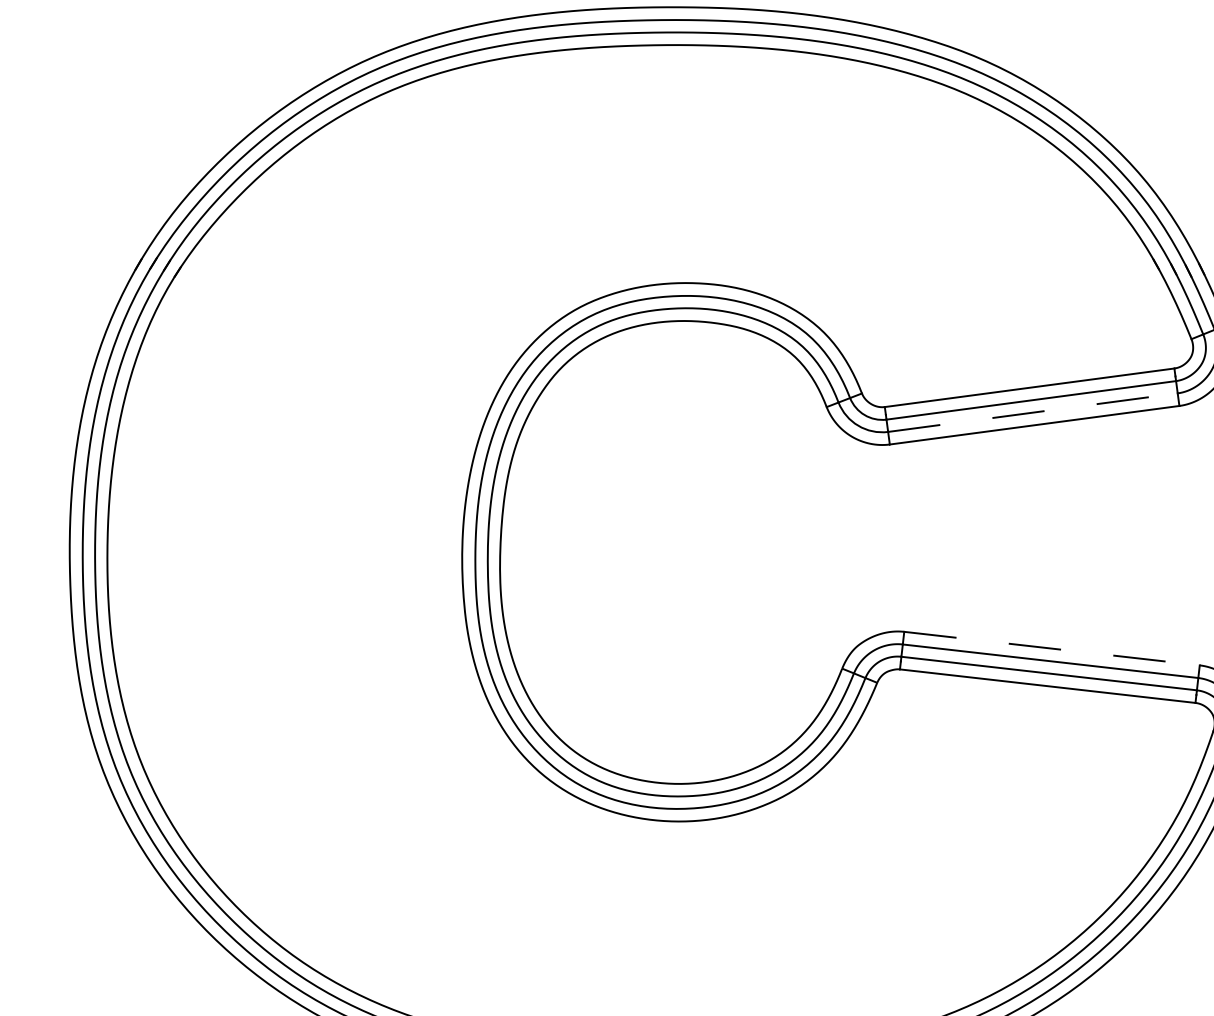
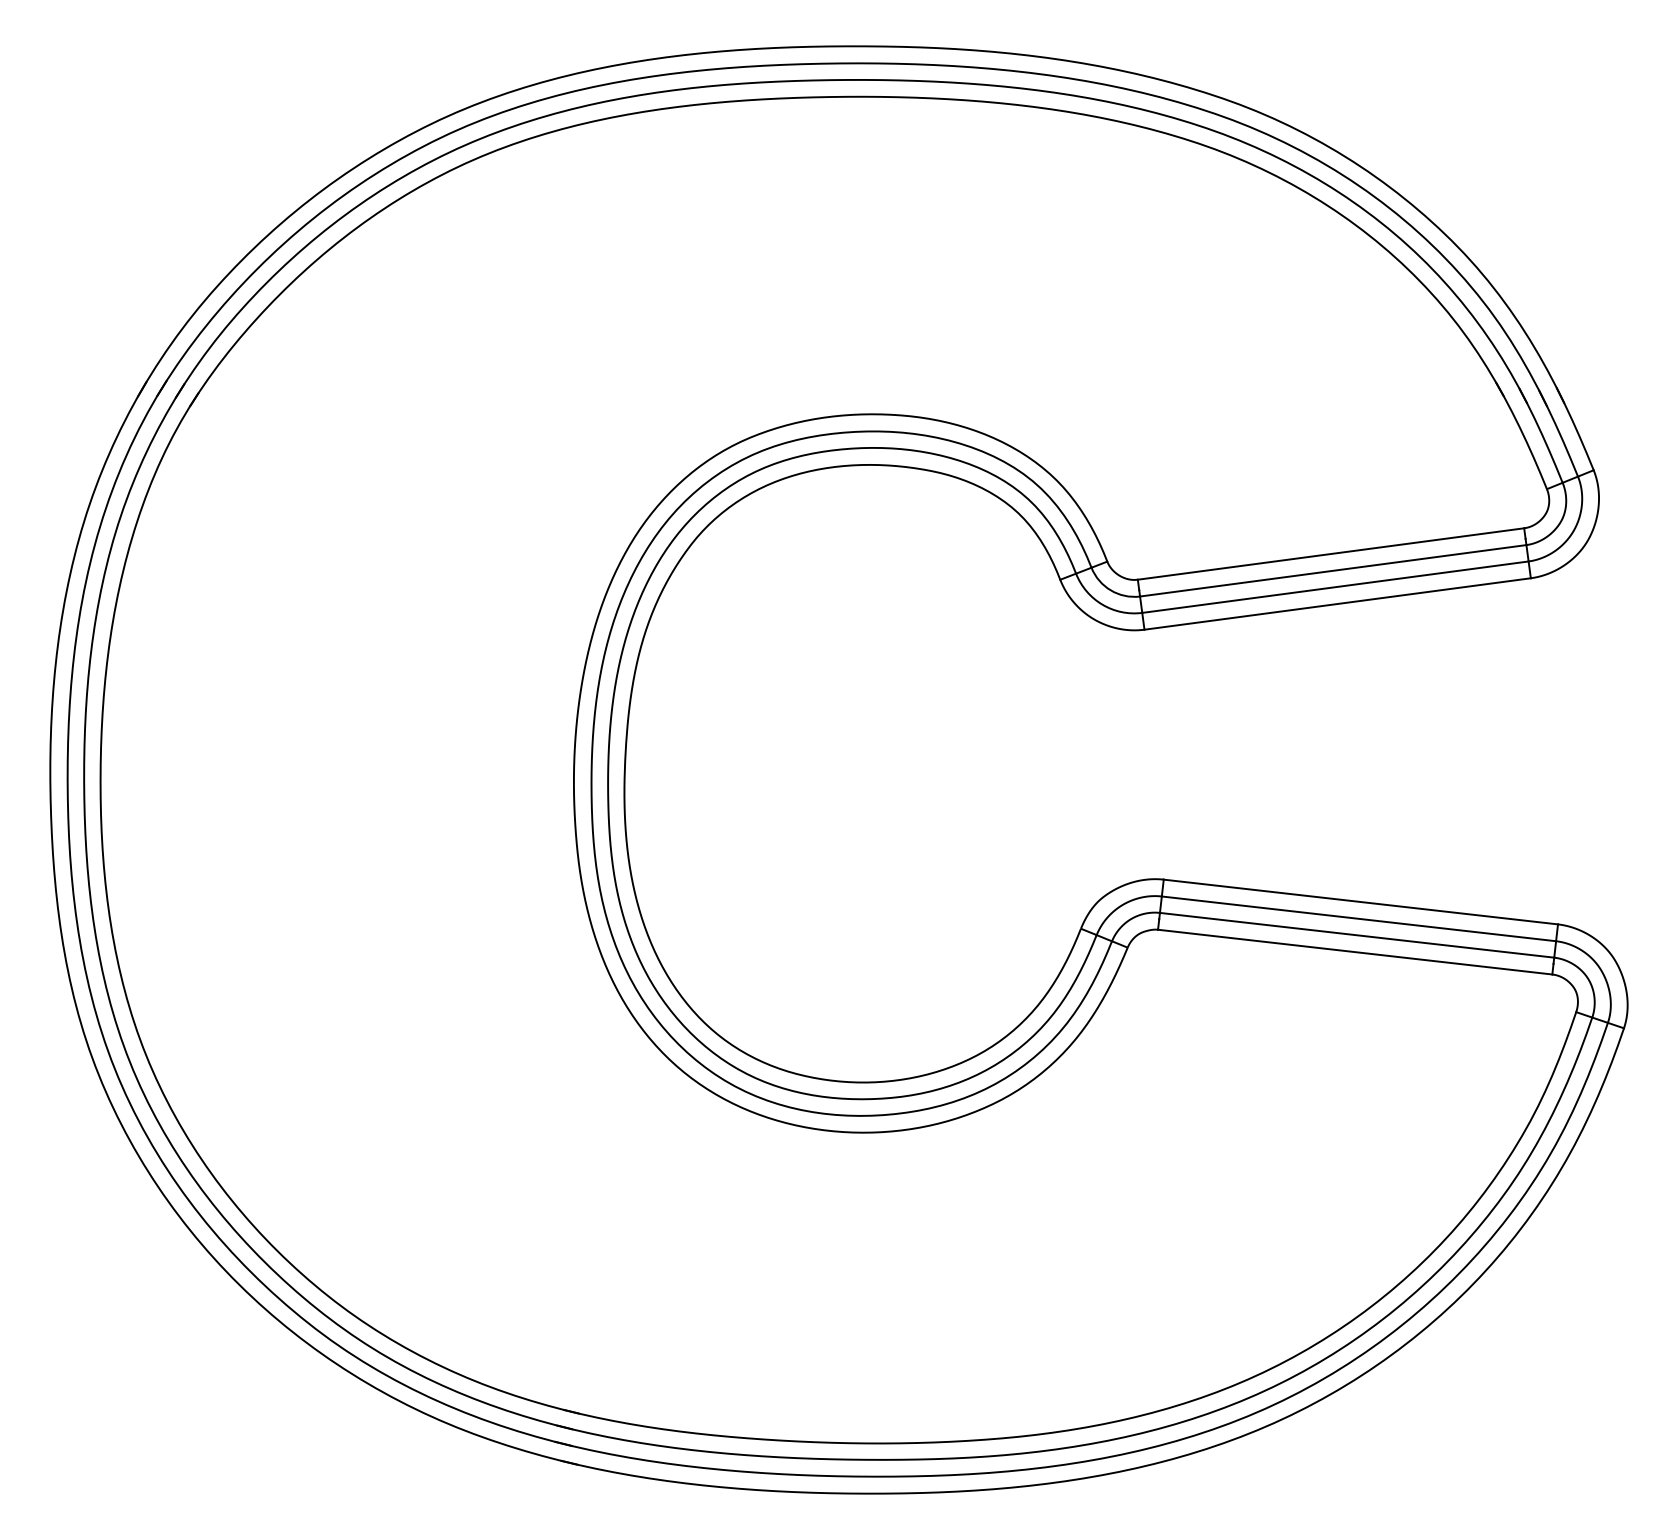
line: (1032, 412) -> (1335, 587), dashed -> solid
line: (1052, 648) -> (1361, 902), dashed -> solid

